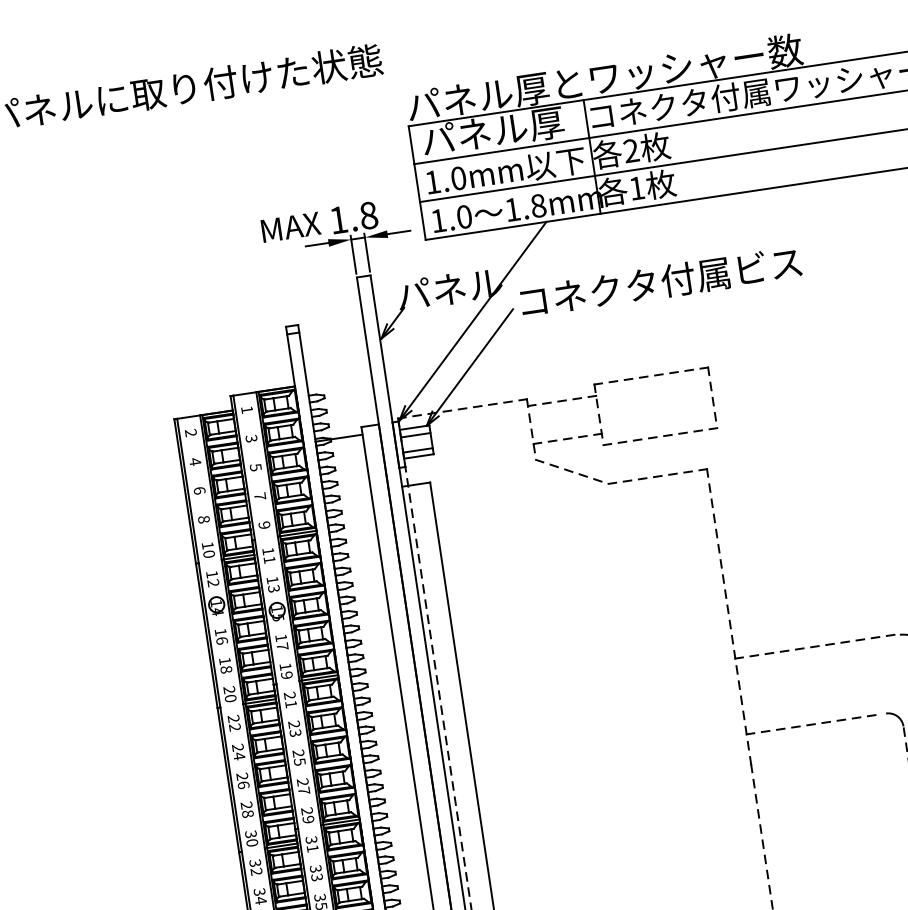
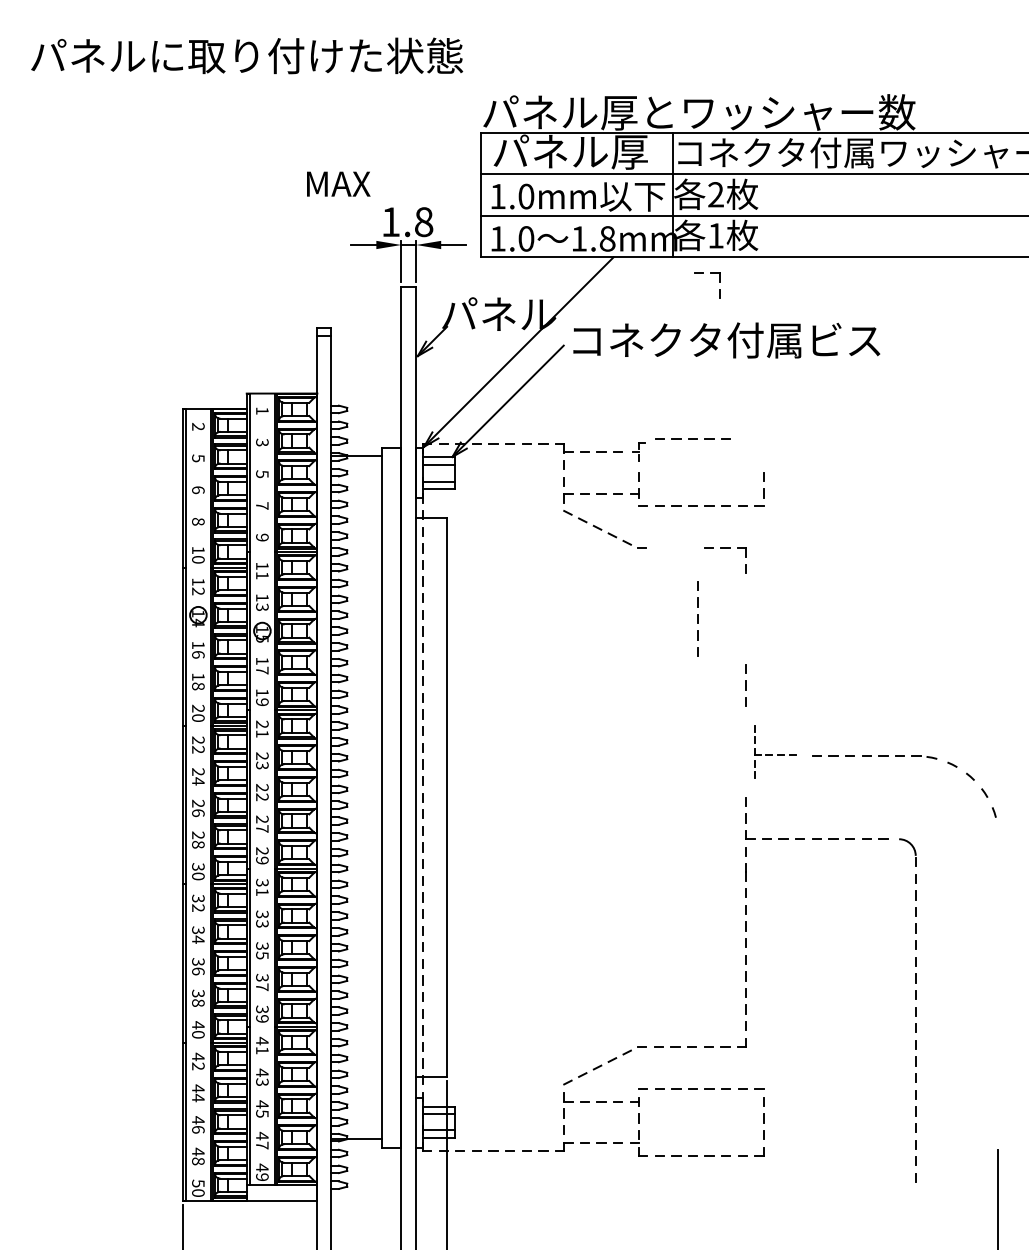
text: (290, 226) -> (338, 183), moved
part: (699, 368) -> (710, 273), moved
part: (595, 395) -> (638, 451), size x0.7
text: (195, 461) -> (198, 458), 4 -> 5
line: (642, 478) -> (675, 547), removed
line: (715, 533) -> (697, 618), moved
part: (760, 650) -> (774, 751), size x0.7
text: (299, 762) -> (262, 797), 25 -> 22

